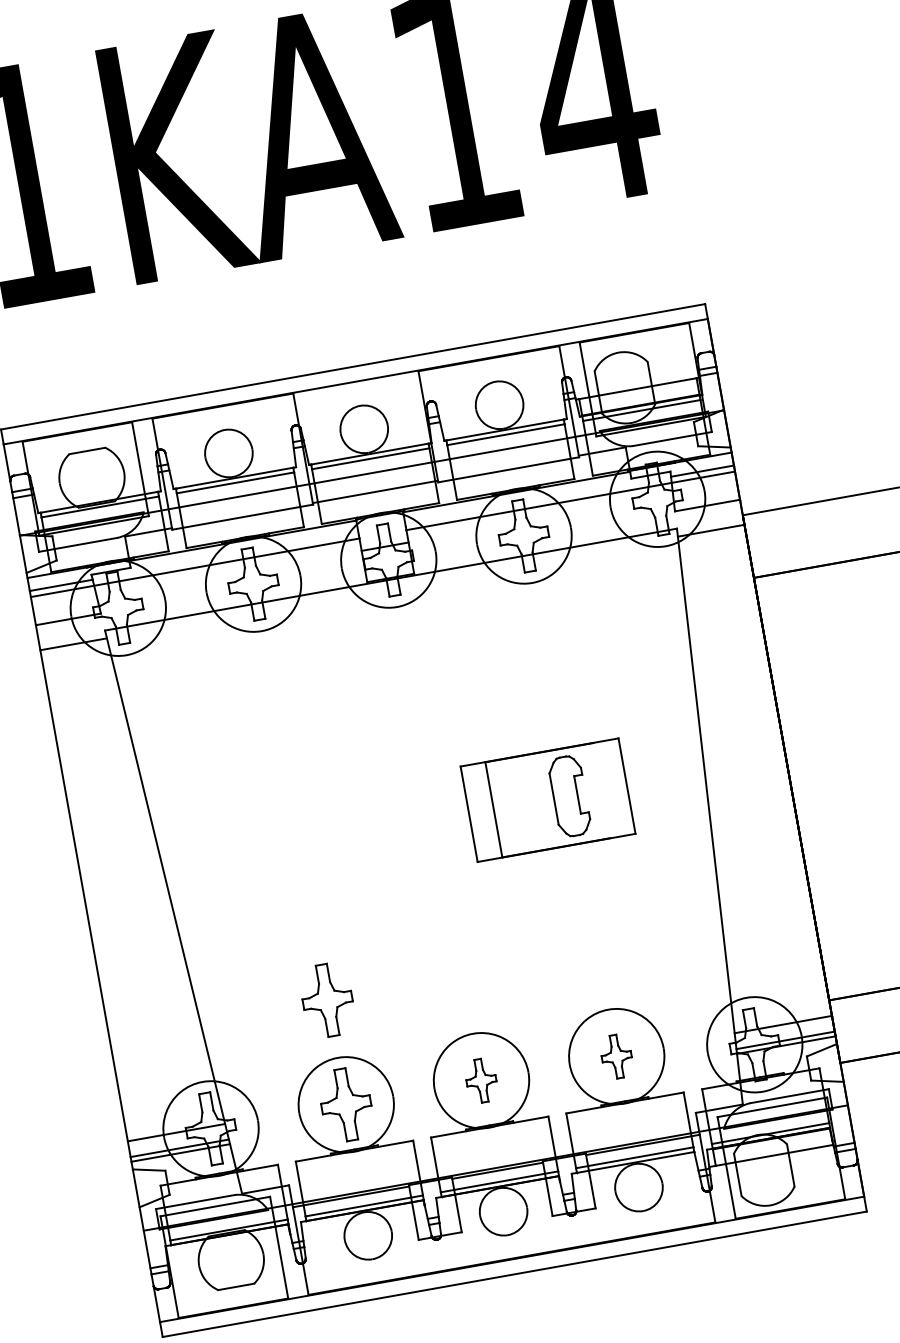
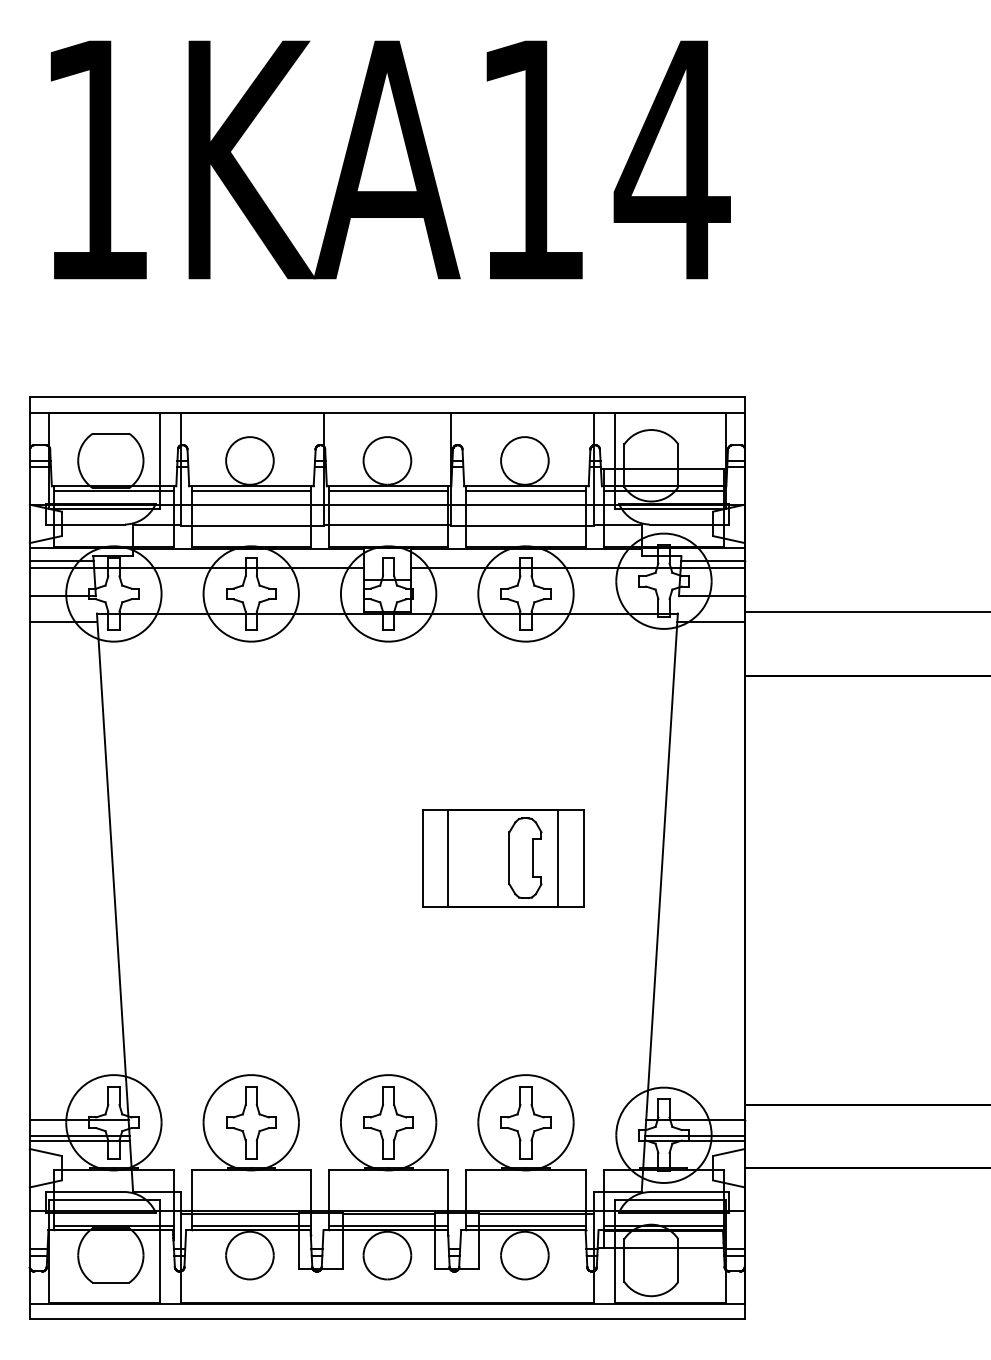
line: (601, 789) -> (557, 857), added
part: (327, 1000) -> (251, 1016), removed
part: (616, 1056) -> (525, 1122), size x1.67
part: (481, 1080) -> (388, 1122), size x1.67

